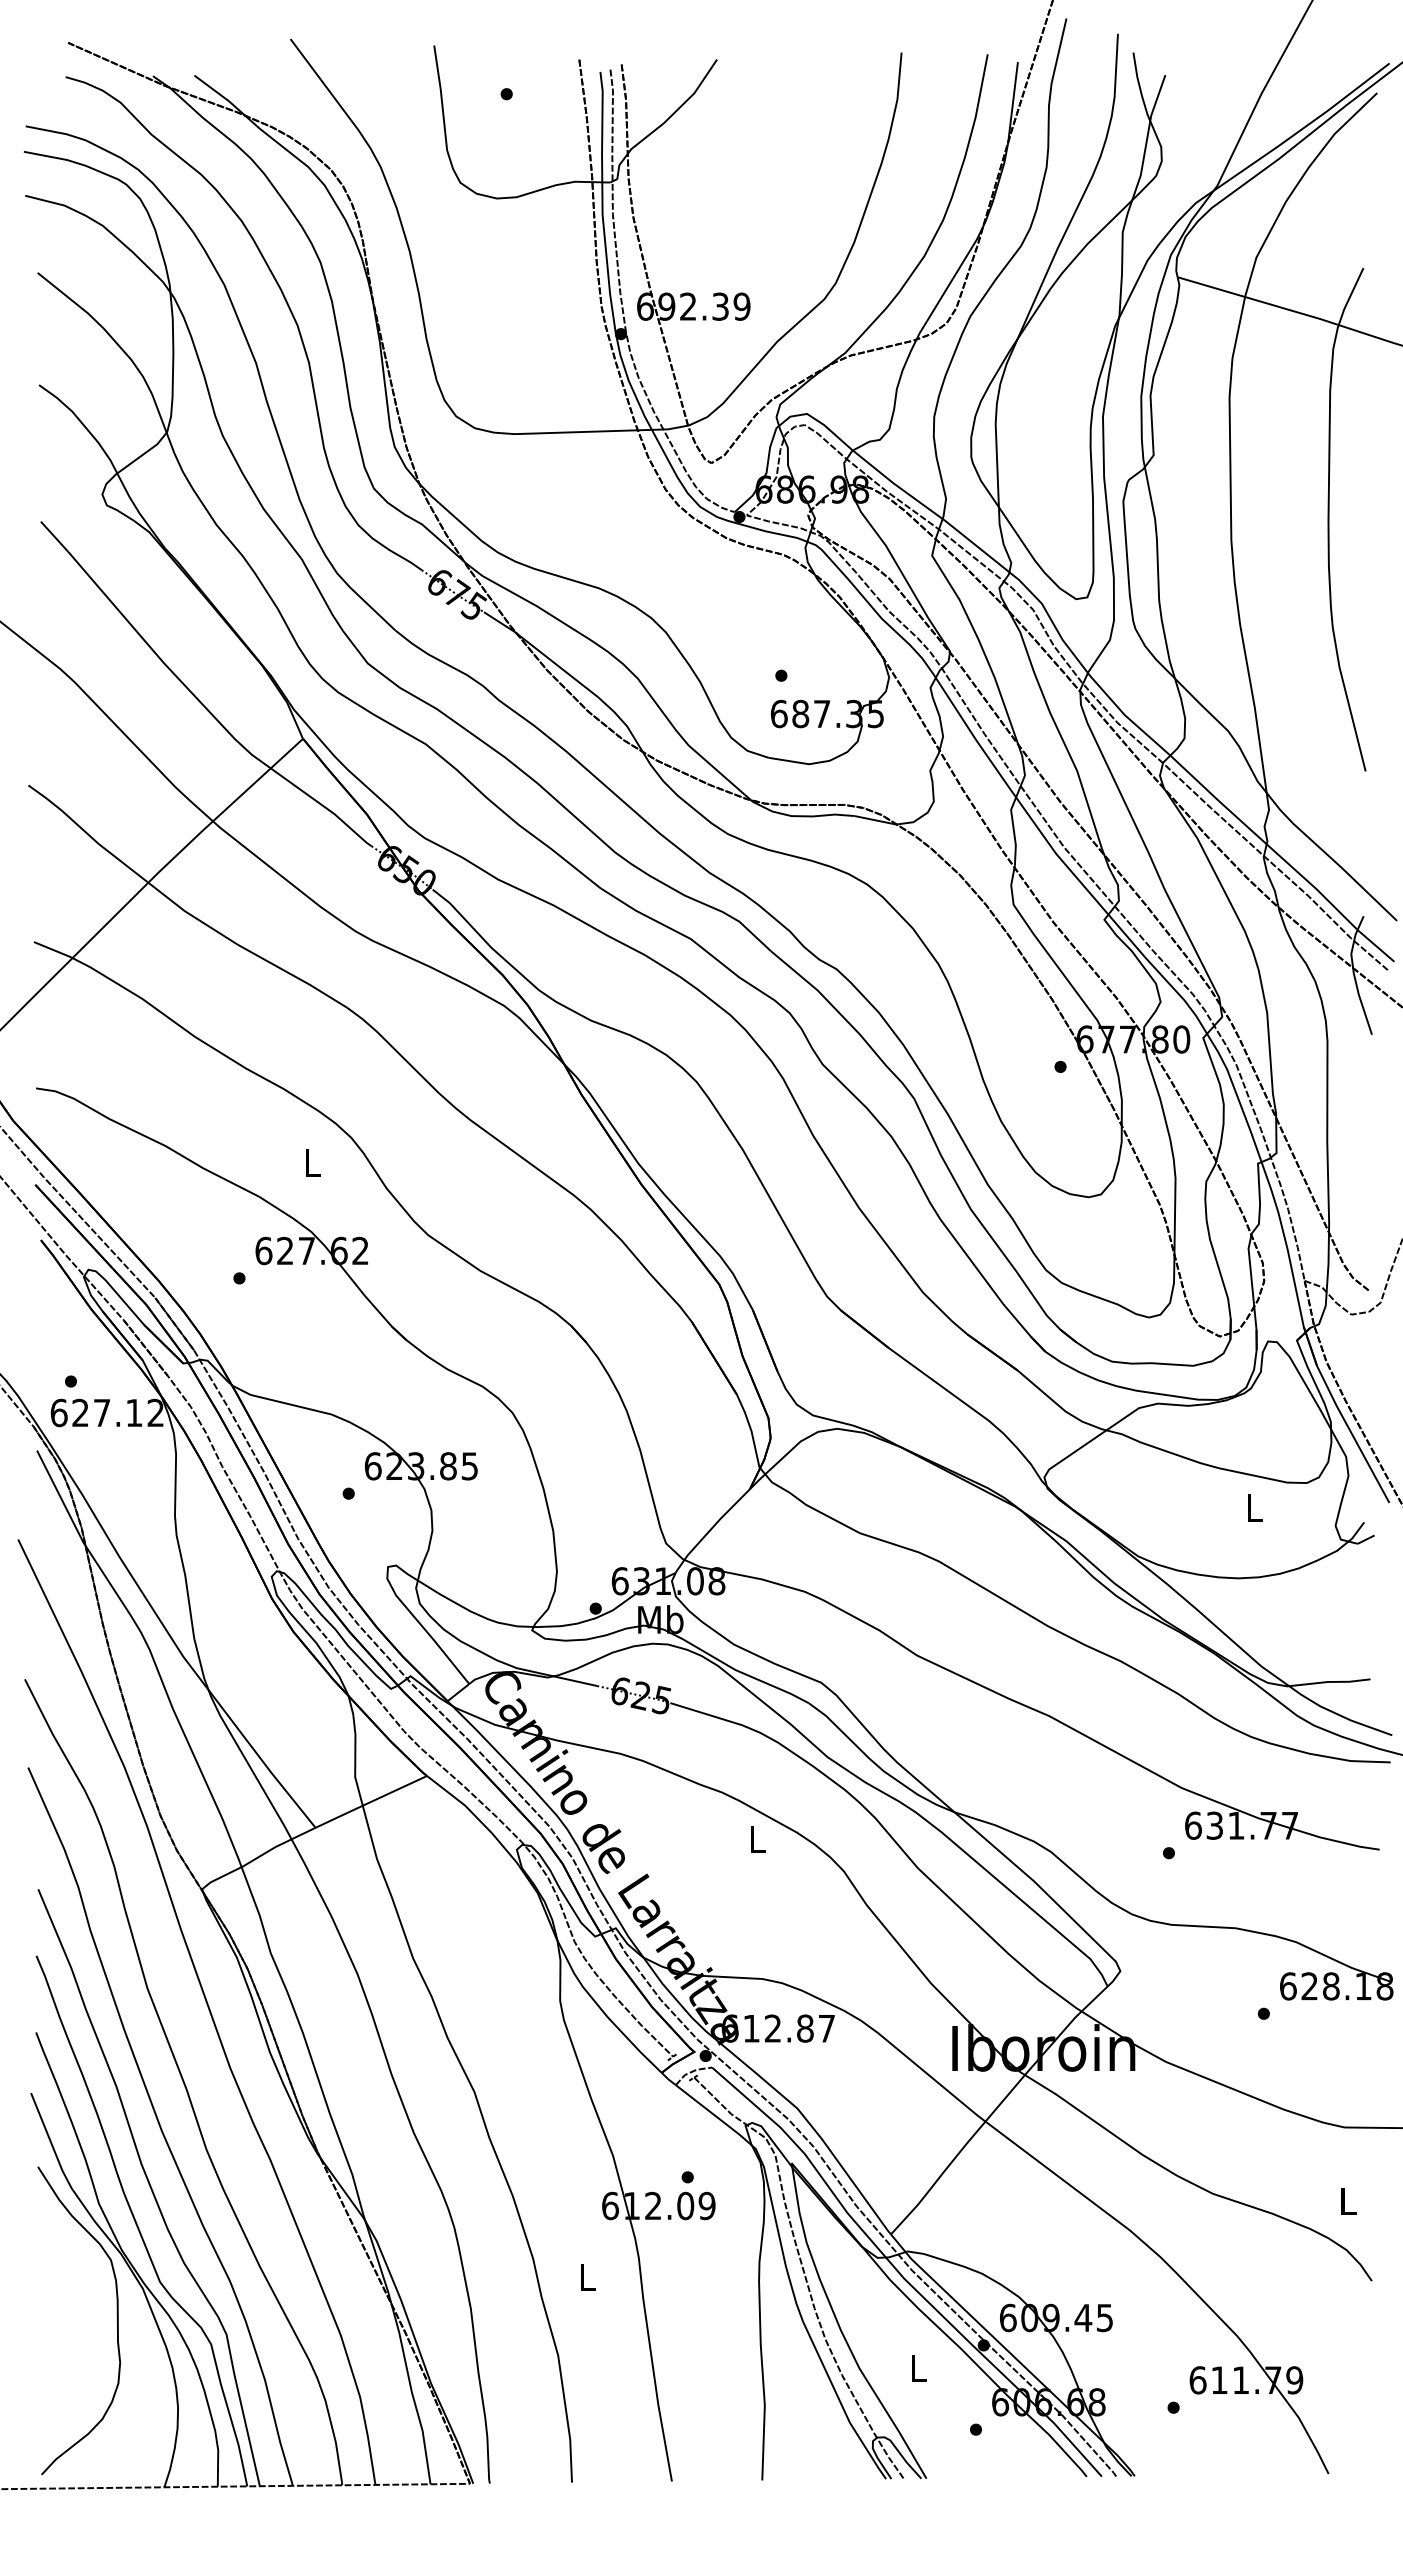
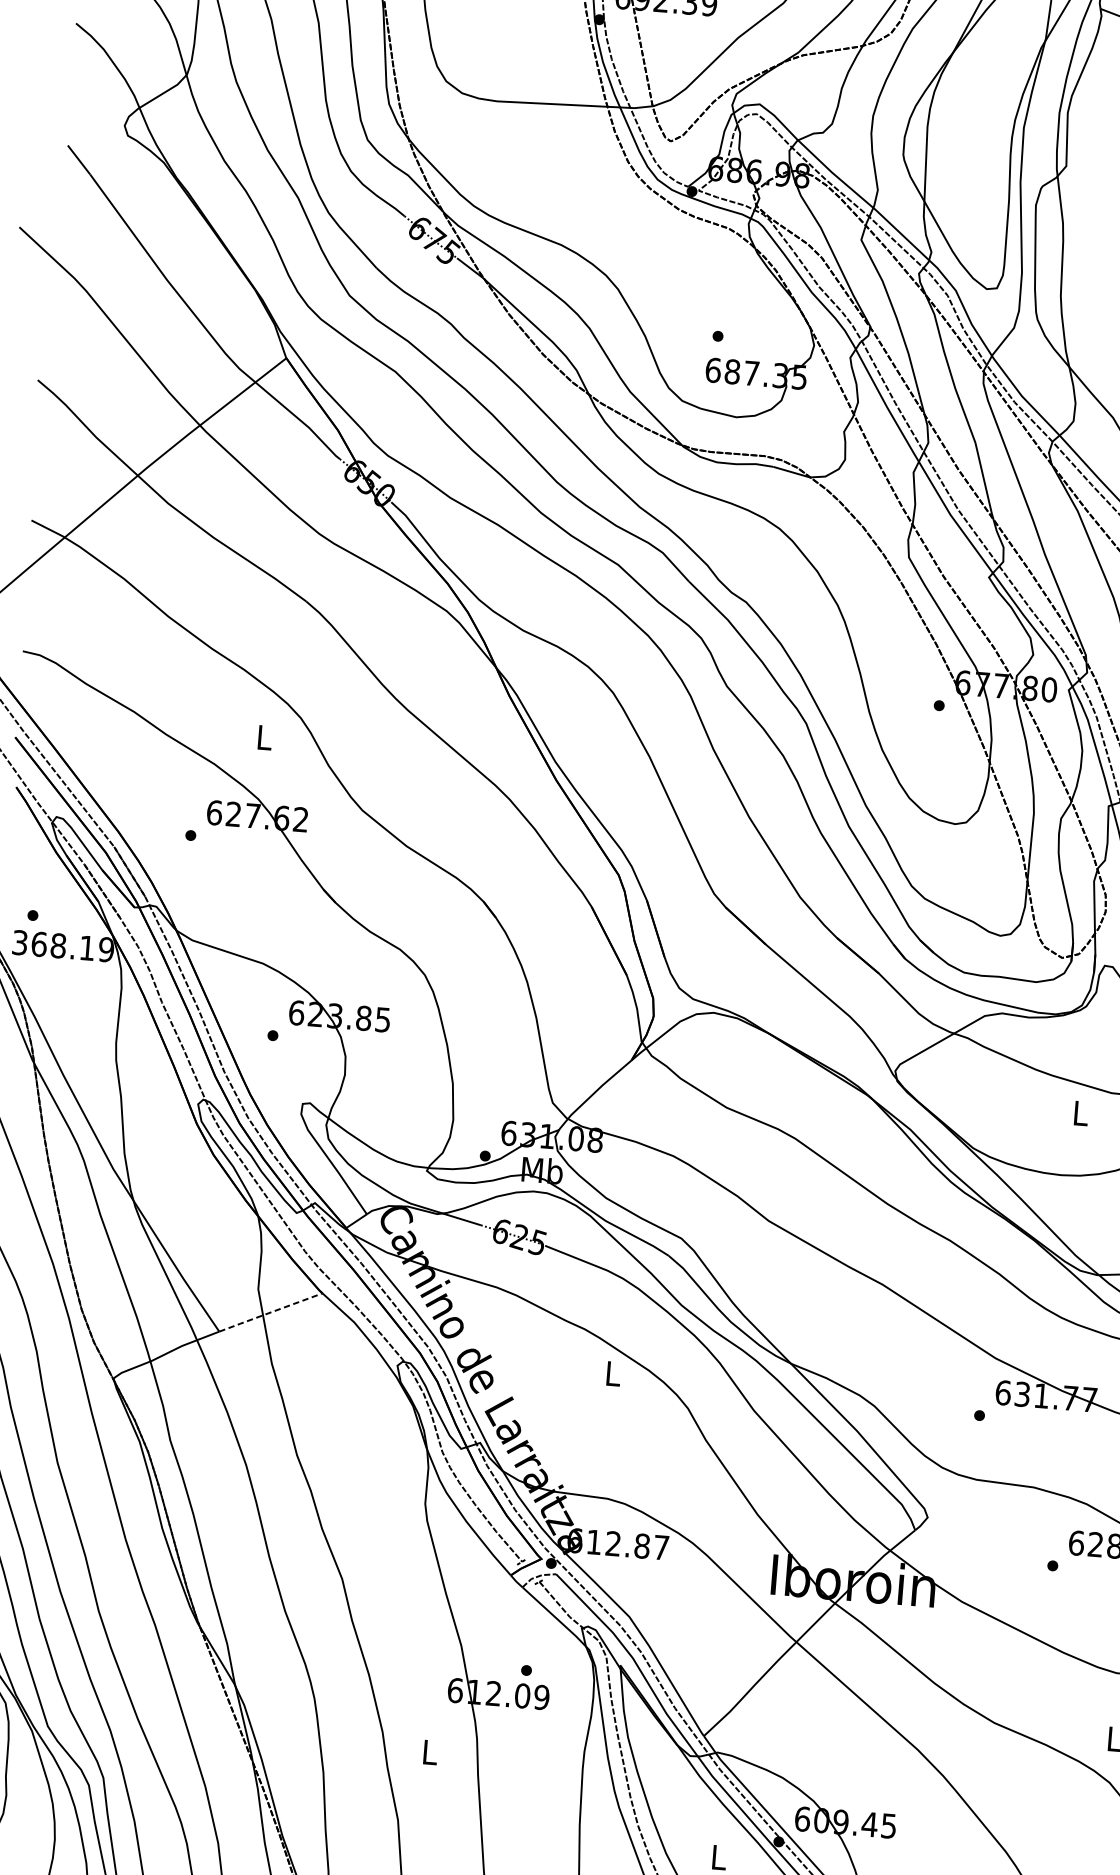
text: (107, 1412) -> (63, 945), 627.12 -> 368.19
line: (371, 1801) -> (271, 1312), solid -> dashed

